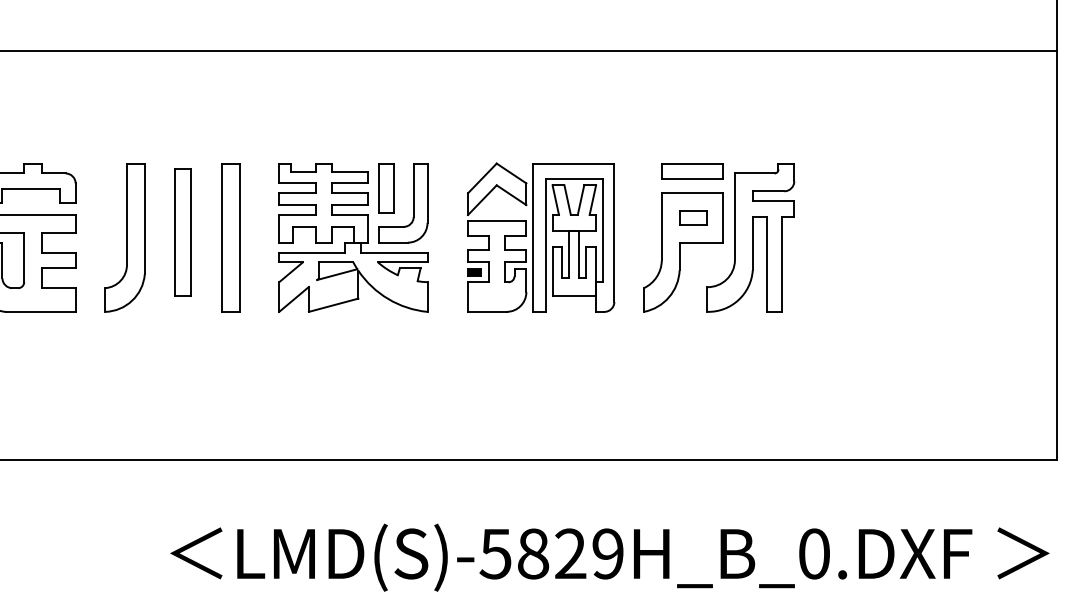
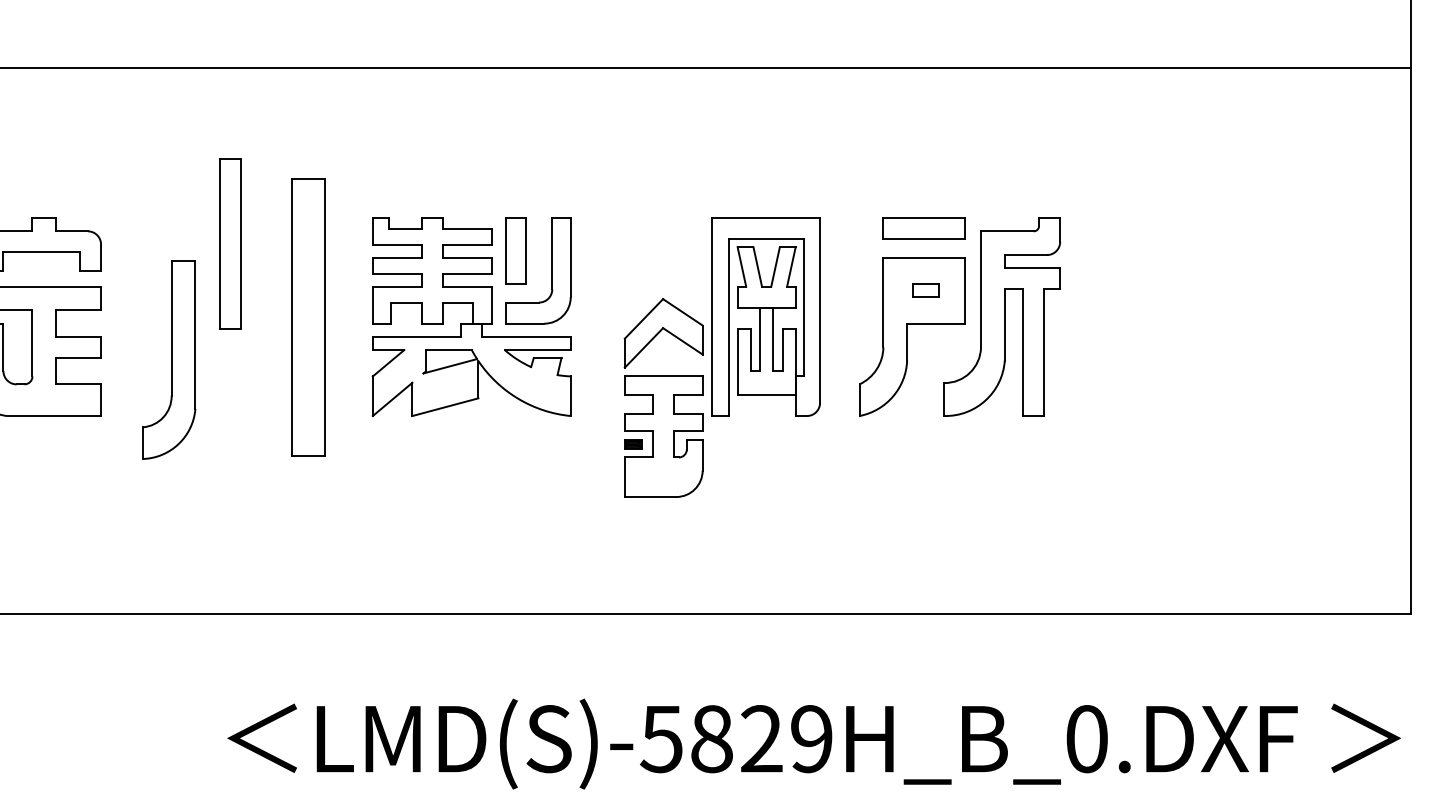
part: (693, 217) -> (925, 290), size x0.7
part: (183, 232) -> (230, 243), moved
part: (125, 237) -> (169, 359), moved
part: (230, 237) -> (307, 316), size x1.4
part: (497, 237) -> (663, 397), moved

